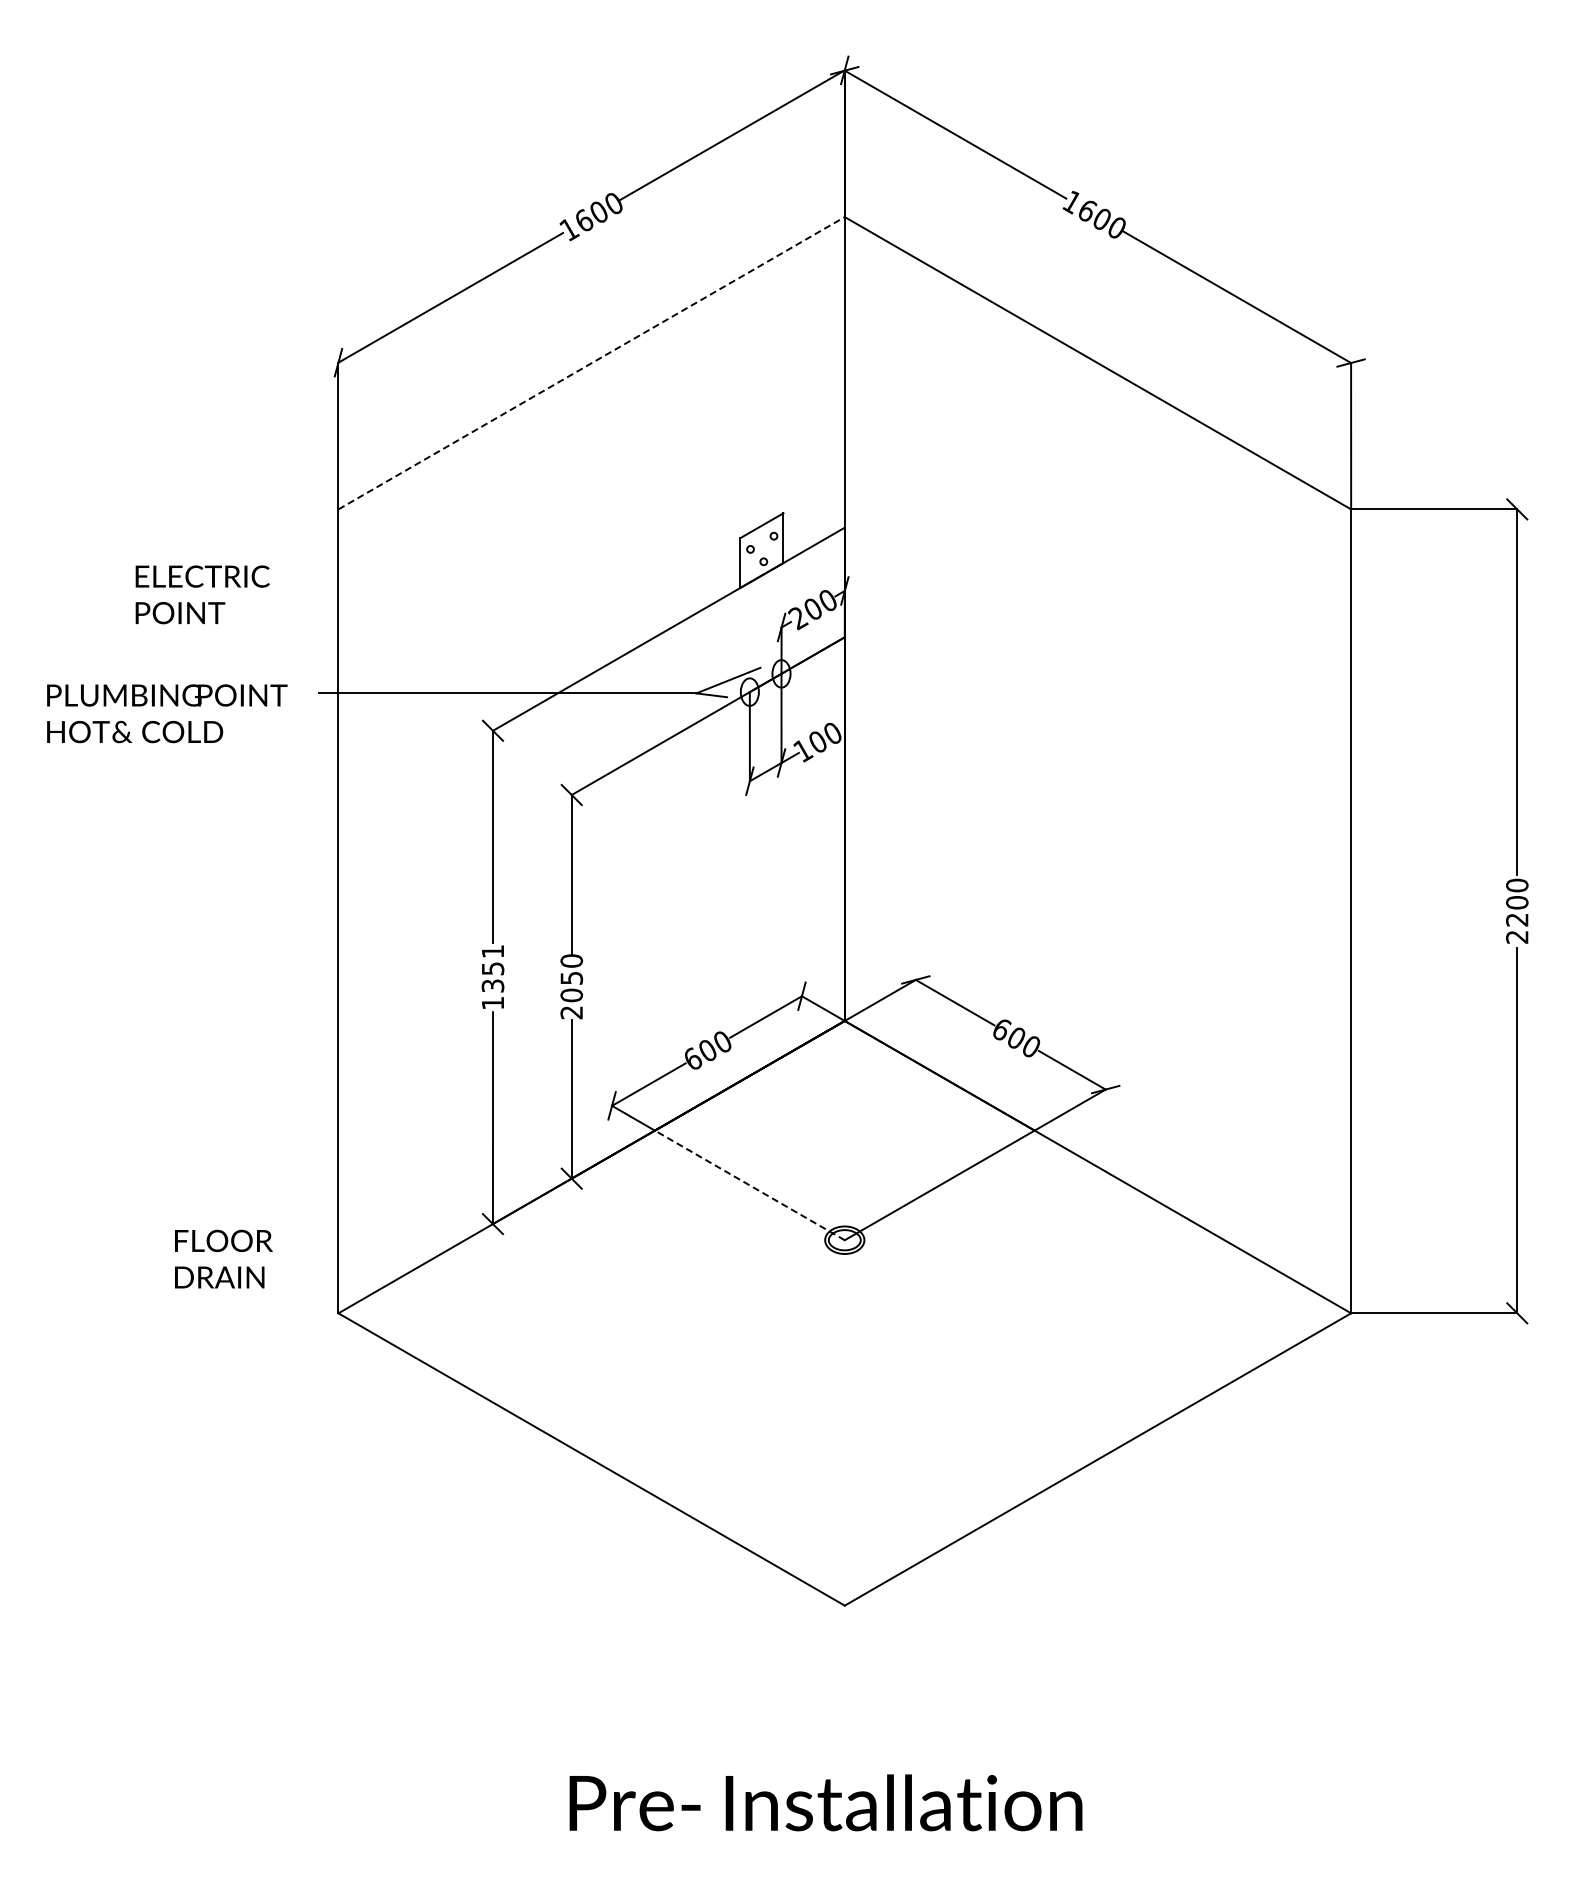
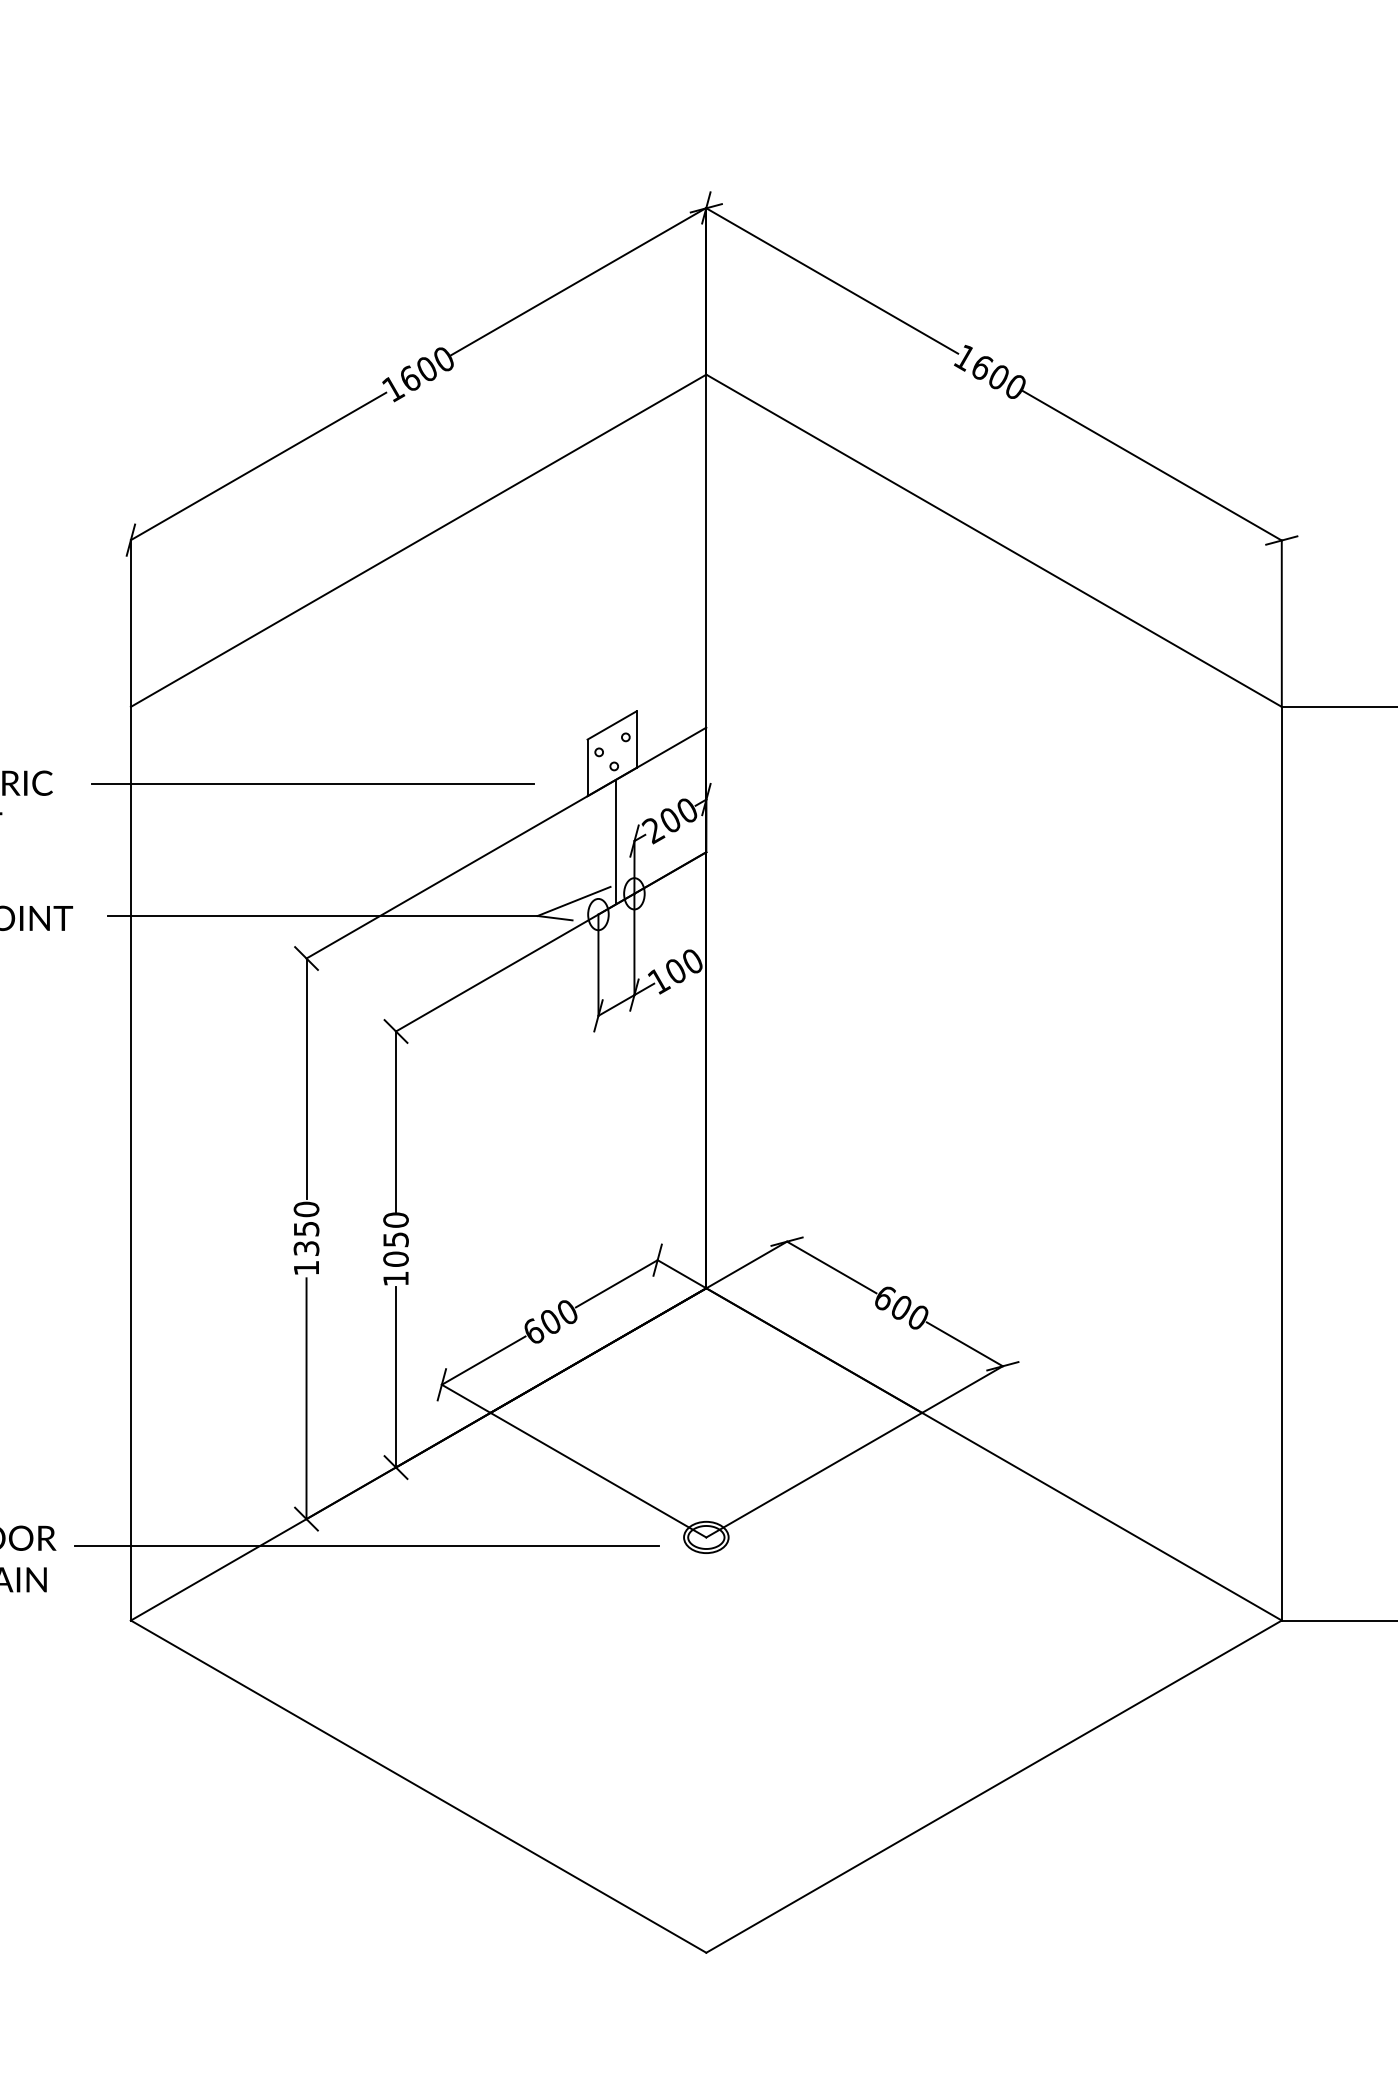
line: (592, 362) -> (419, 539), dashed -> solid
line: (498, 577) -> (312, 784), added
line: (765, 627) -> (616, 841), added
text: (492, 951) -> (305, 1209), 1351 -> 1350
text: (571, 1012) -> (395, 1278), 2050 -> 1050
line: (749, 1185) -> (598, 1475), dashed -> solid
line: (545, 1247) -> (366, 1545), added

